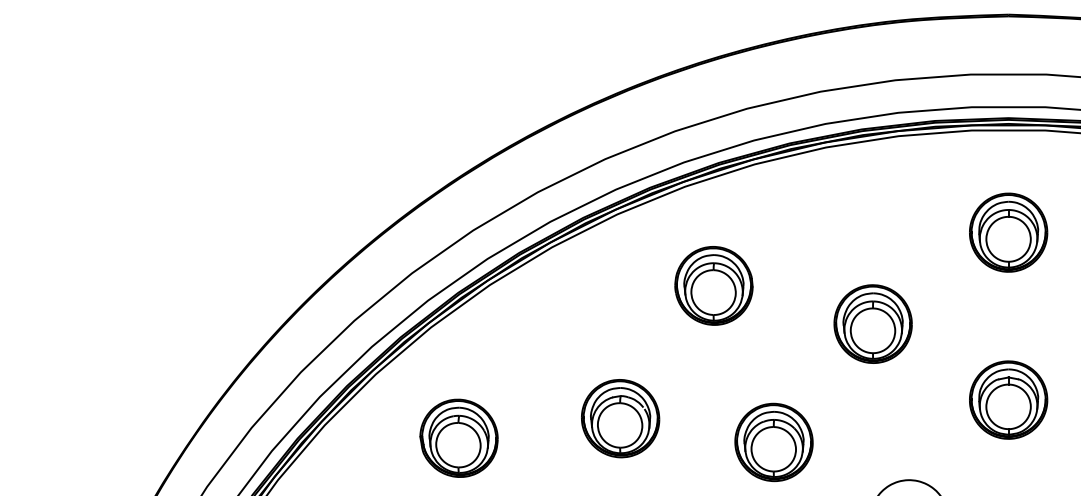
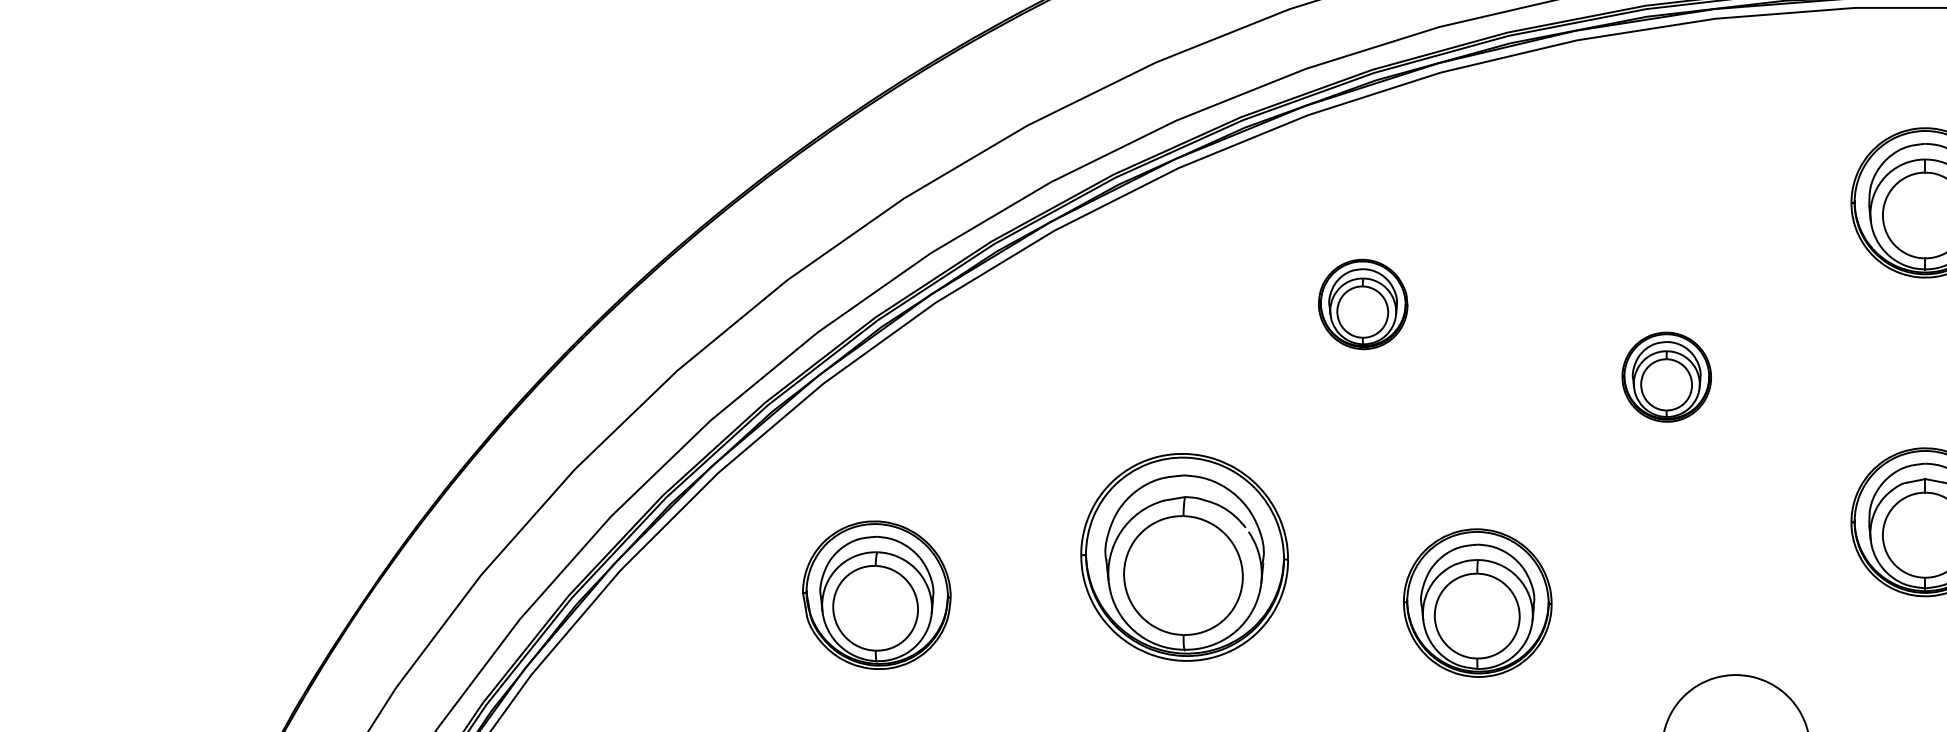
part: (713, 285) -> (1362, 303), size x0.6
part: (872, 323) -> (1665, 376), size x0.6
part: (620, 418) -> (1184, 557), size x1.4

